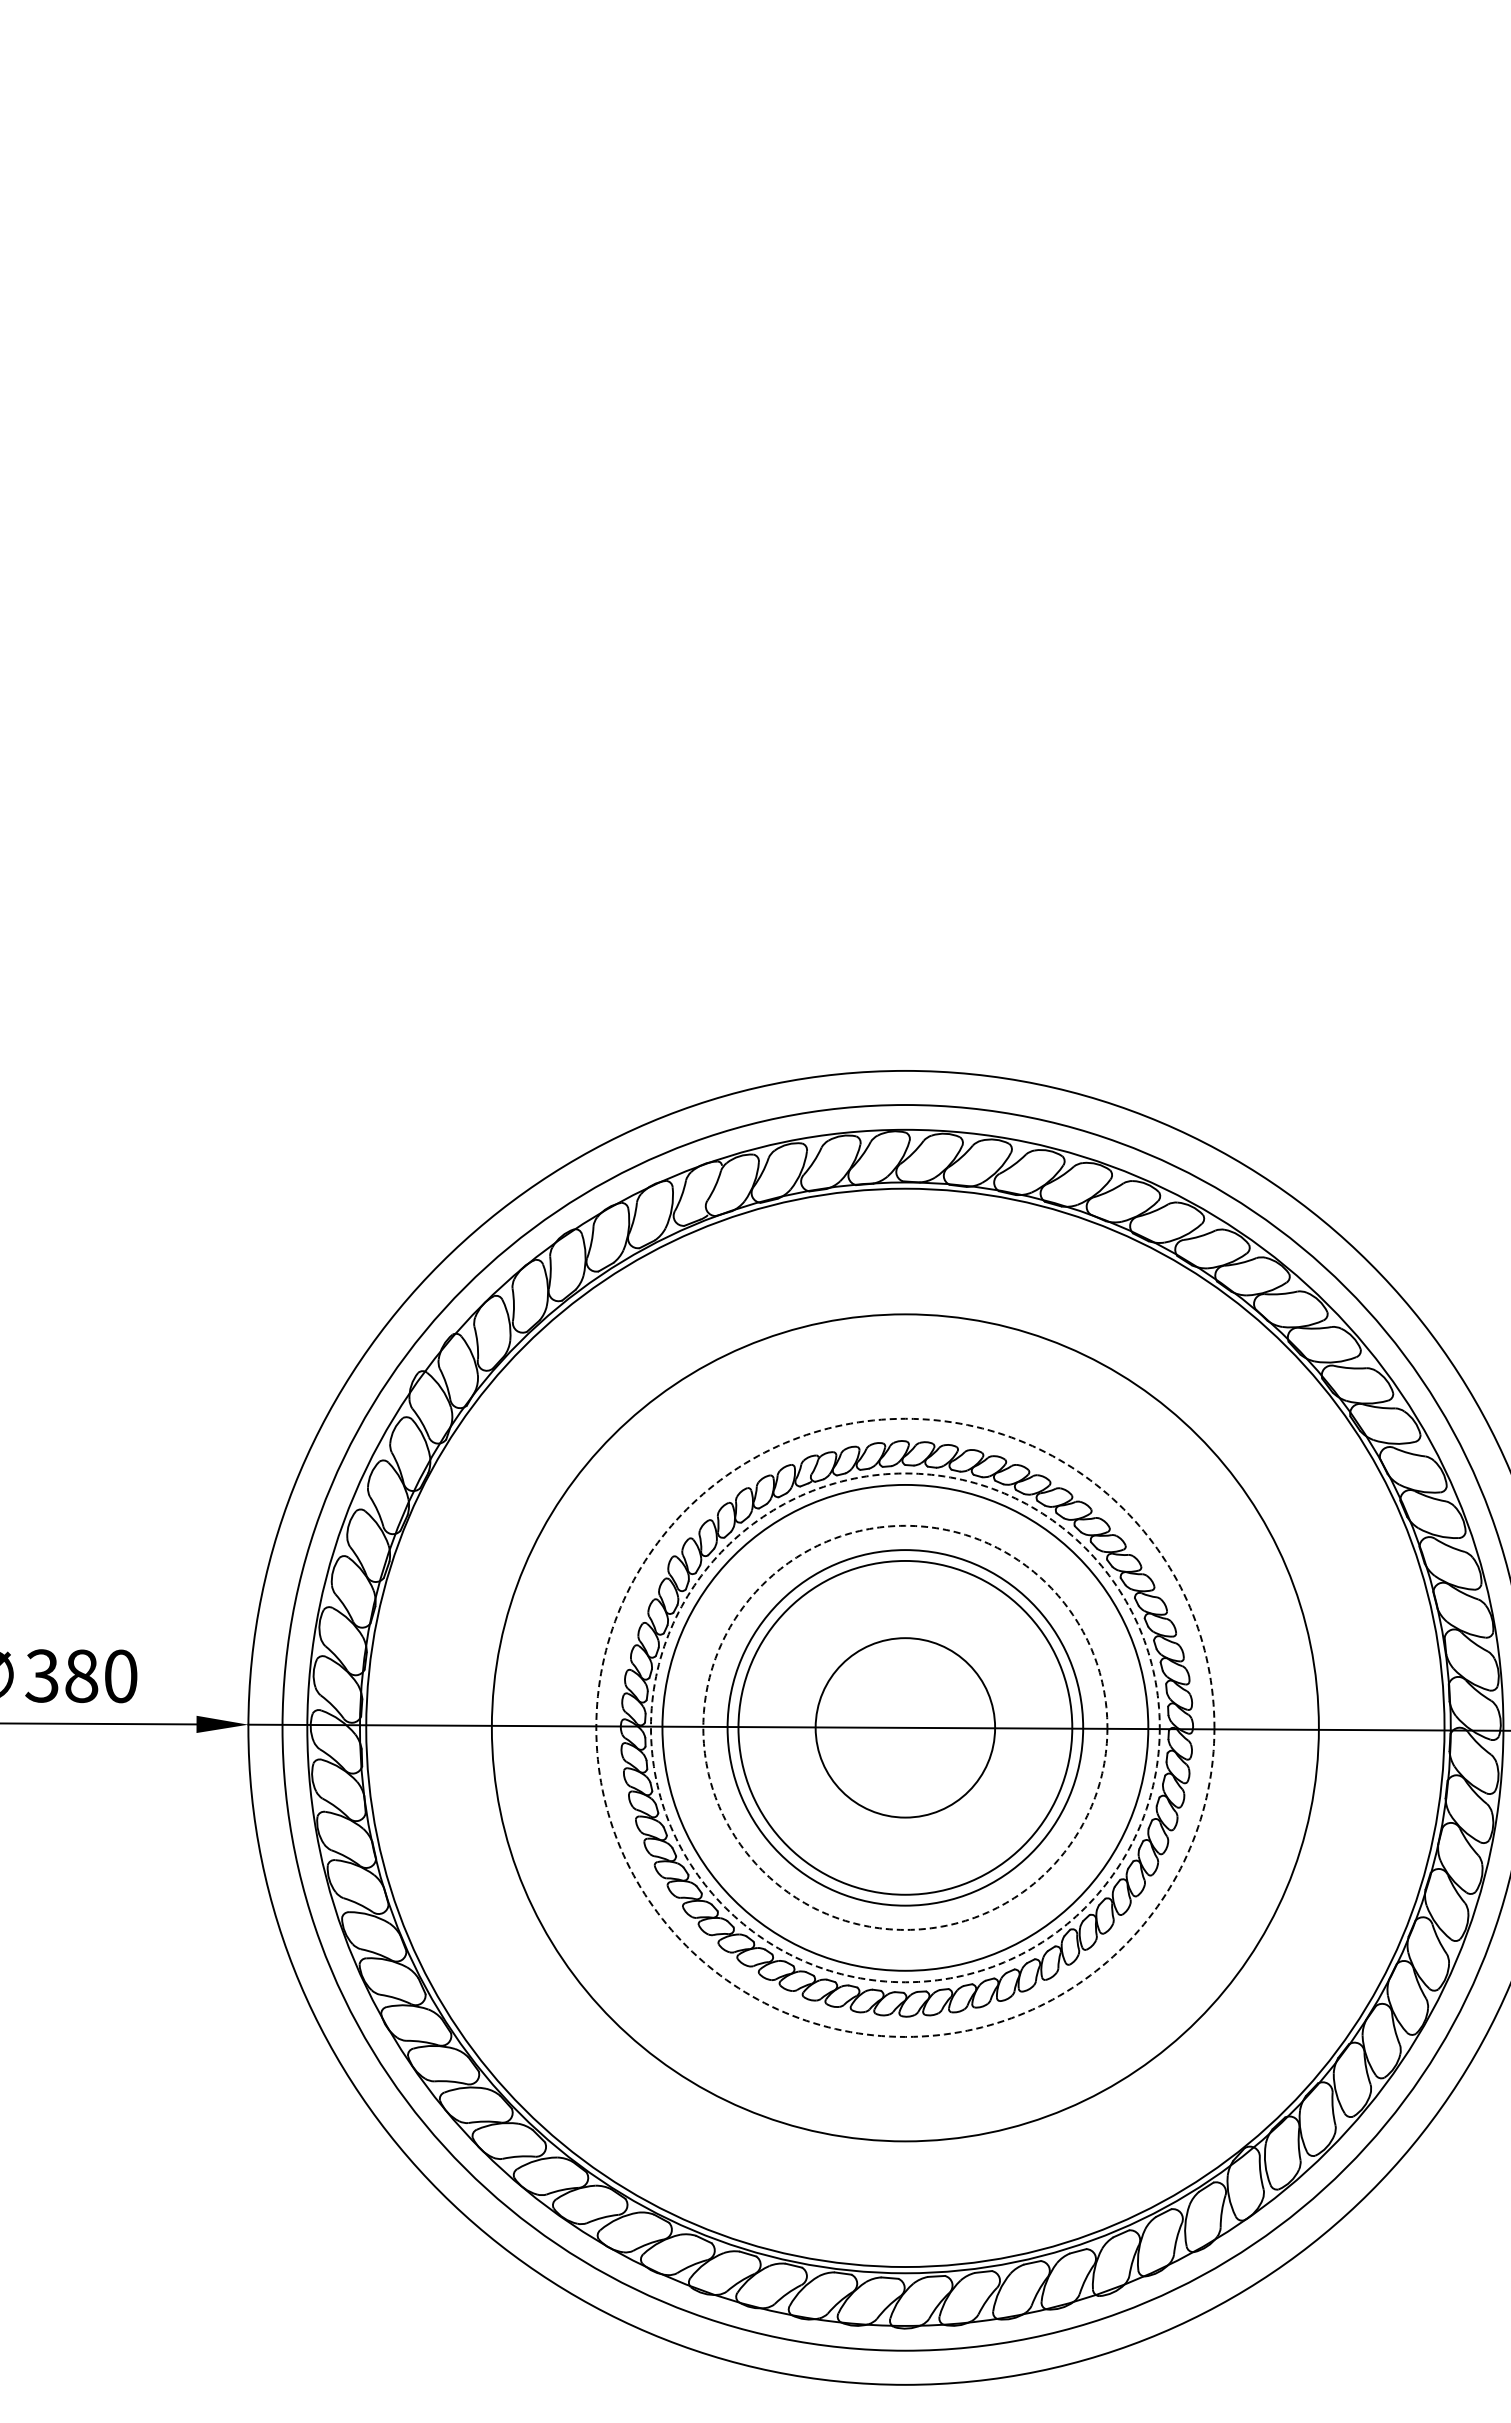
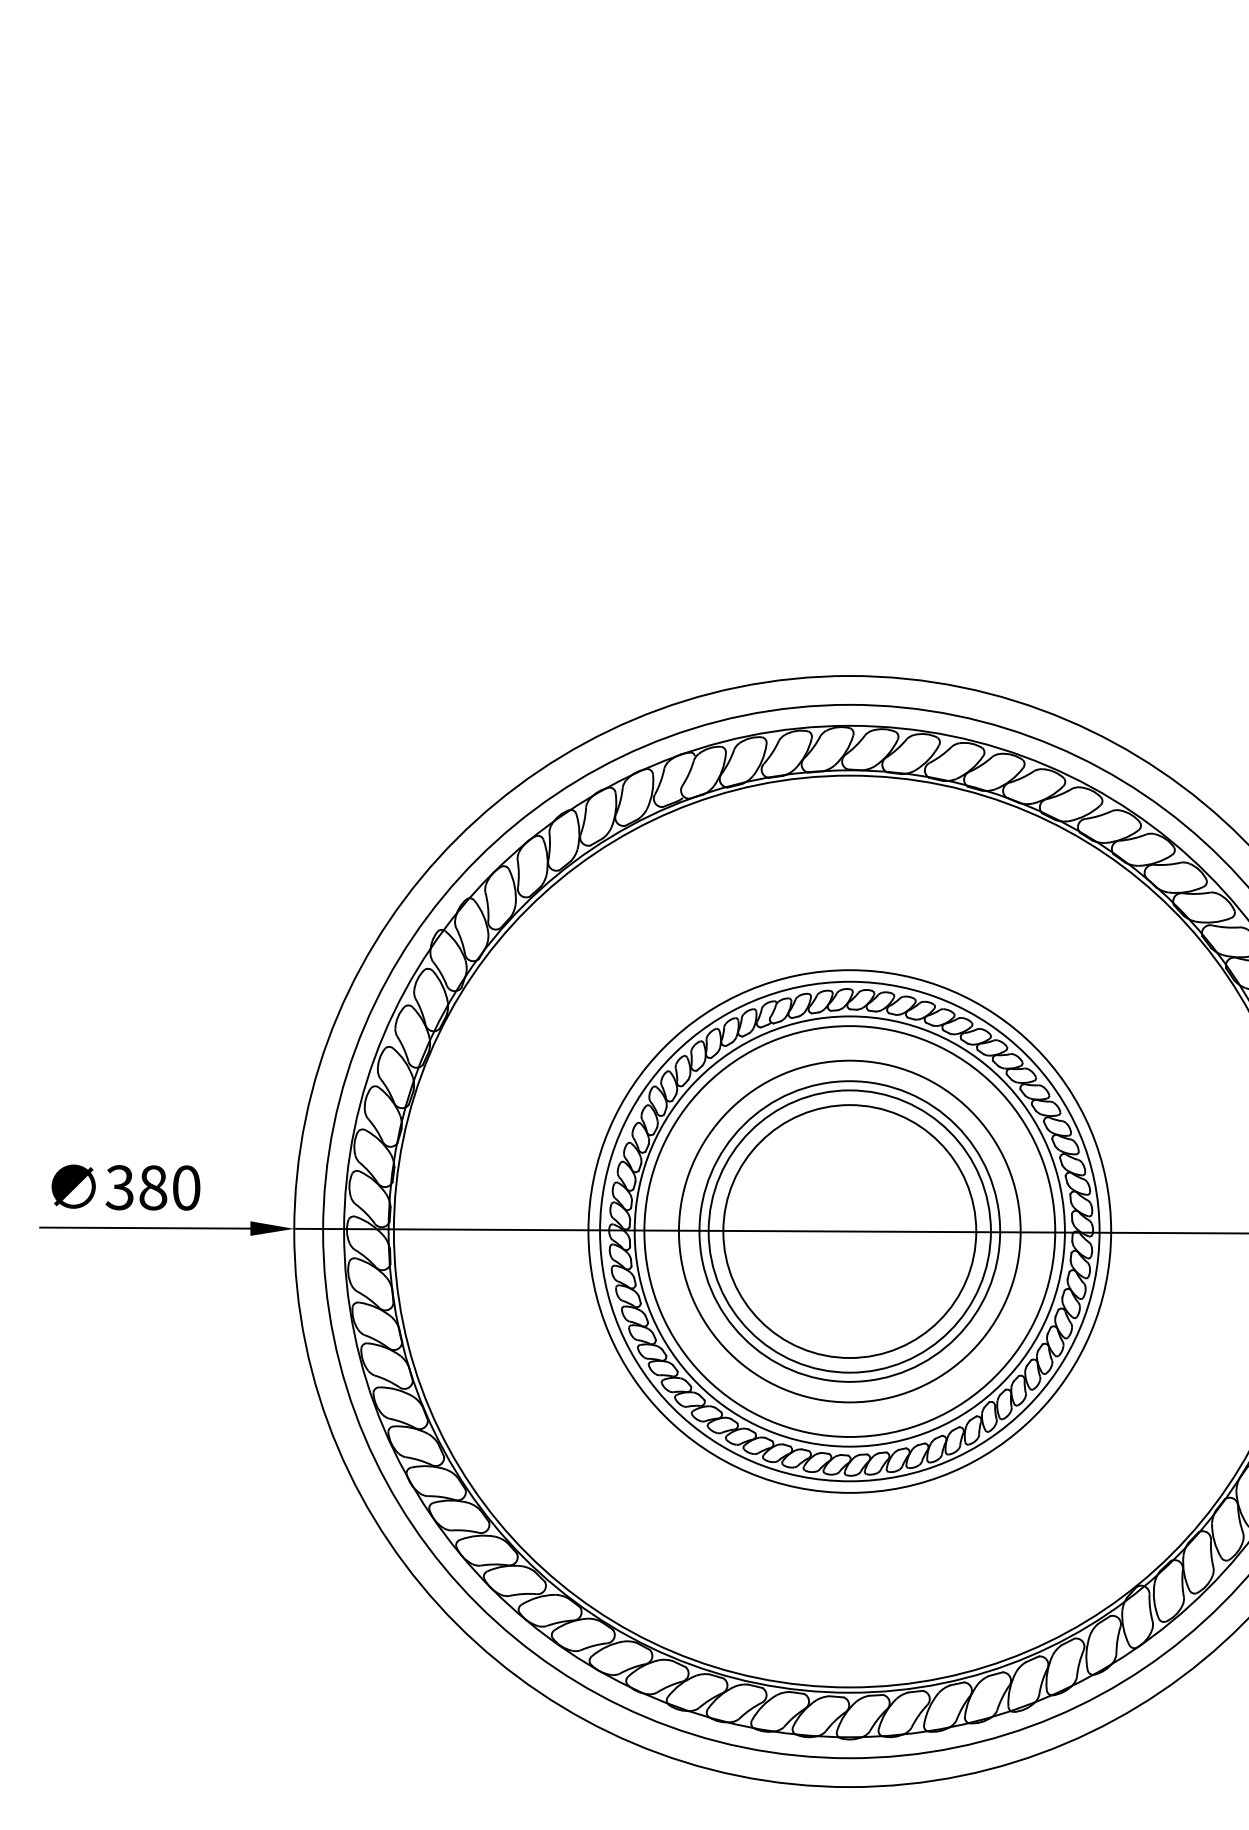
circle: (904, 1727) -> (849, 1231), dashed -> solid
circle: (904, 1727) -> (849, 1231), size x1.67
circle: (905, 1727) -> (849, 1231), dashed -> solid
circle: (905, 1727) -> (849, 1231), dashed -> solid
circle: (905, 1727) -> (849, 1231), size x0.71

